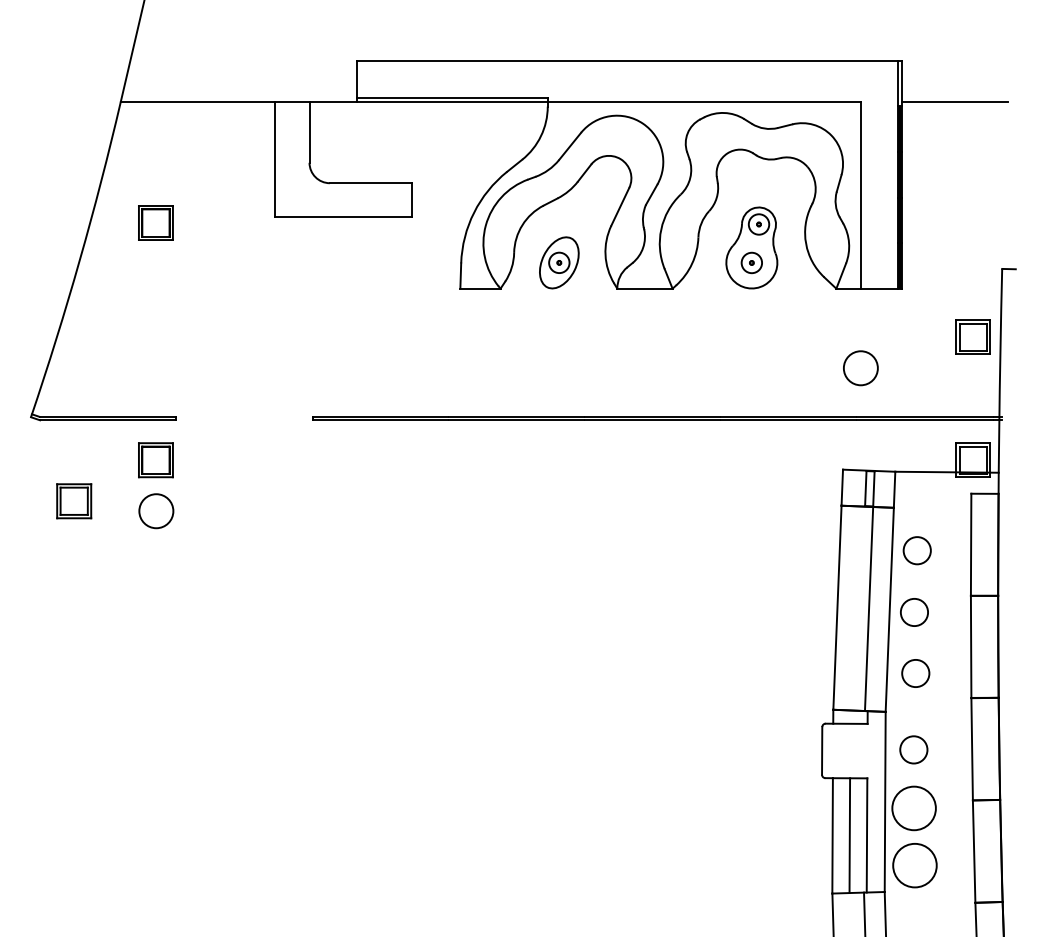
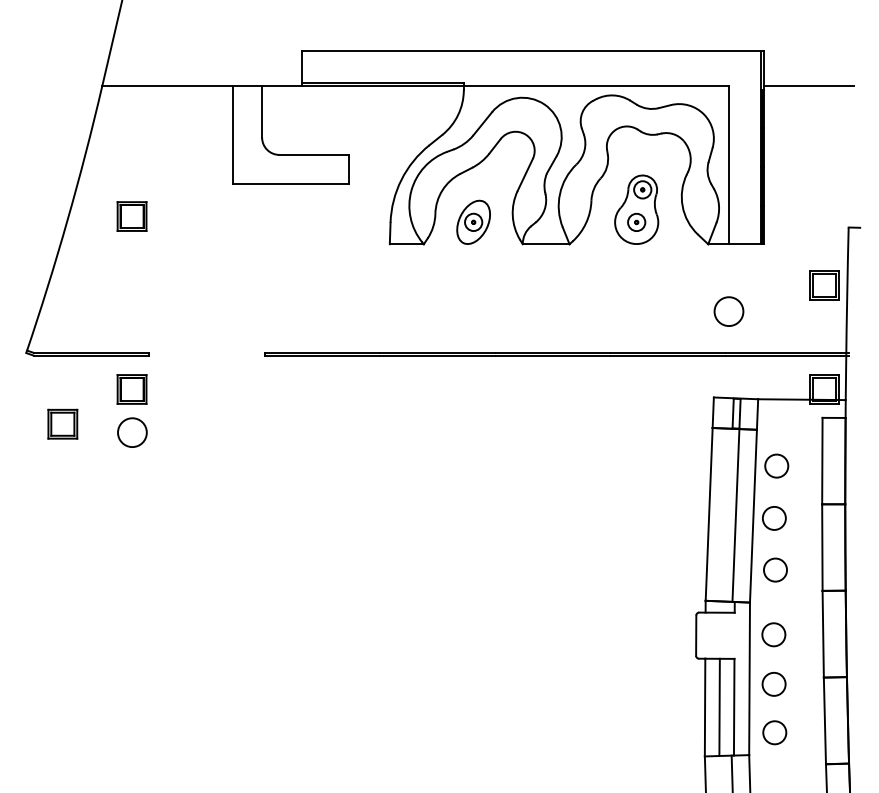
part: (155, 222) -> (131, 216), moved
circle: (913, 808) -> (773, 684), size x0.62
circle: (914, 865) -> (774, 732), size x0.62

